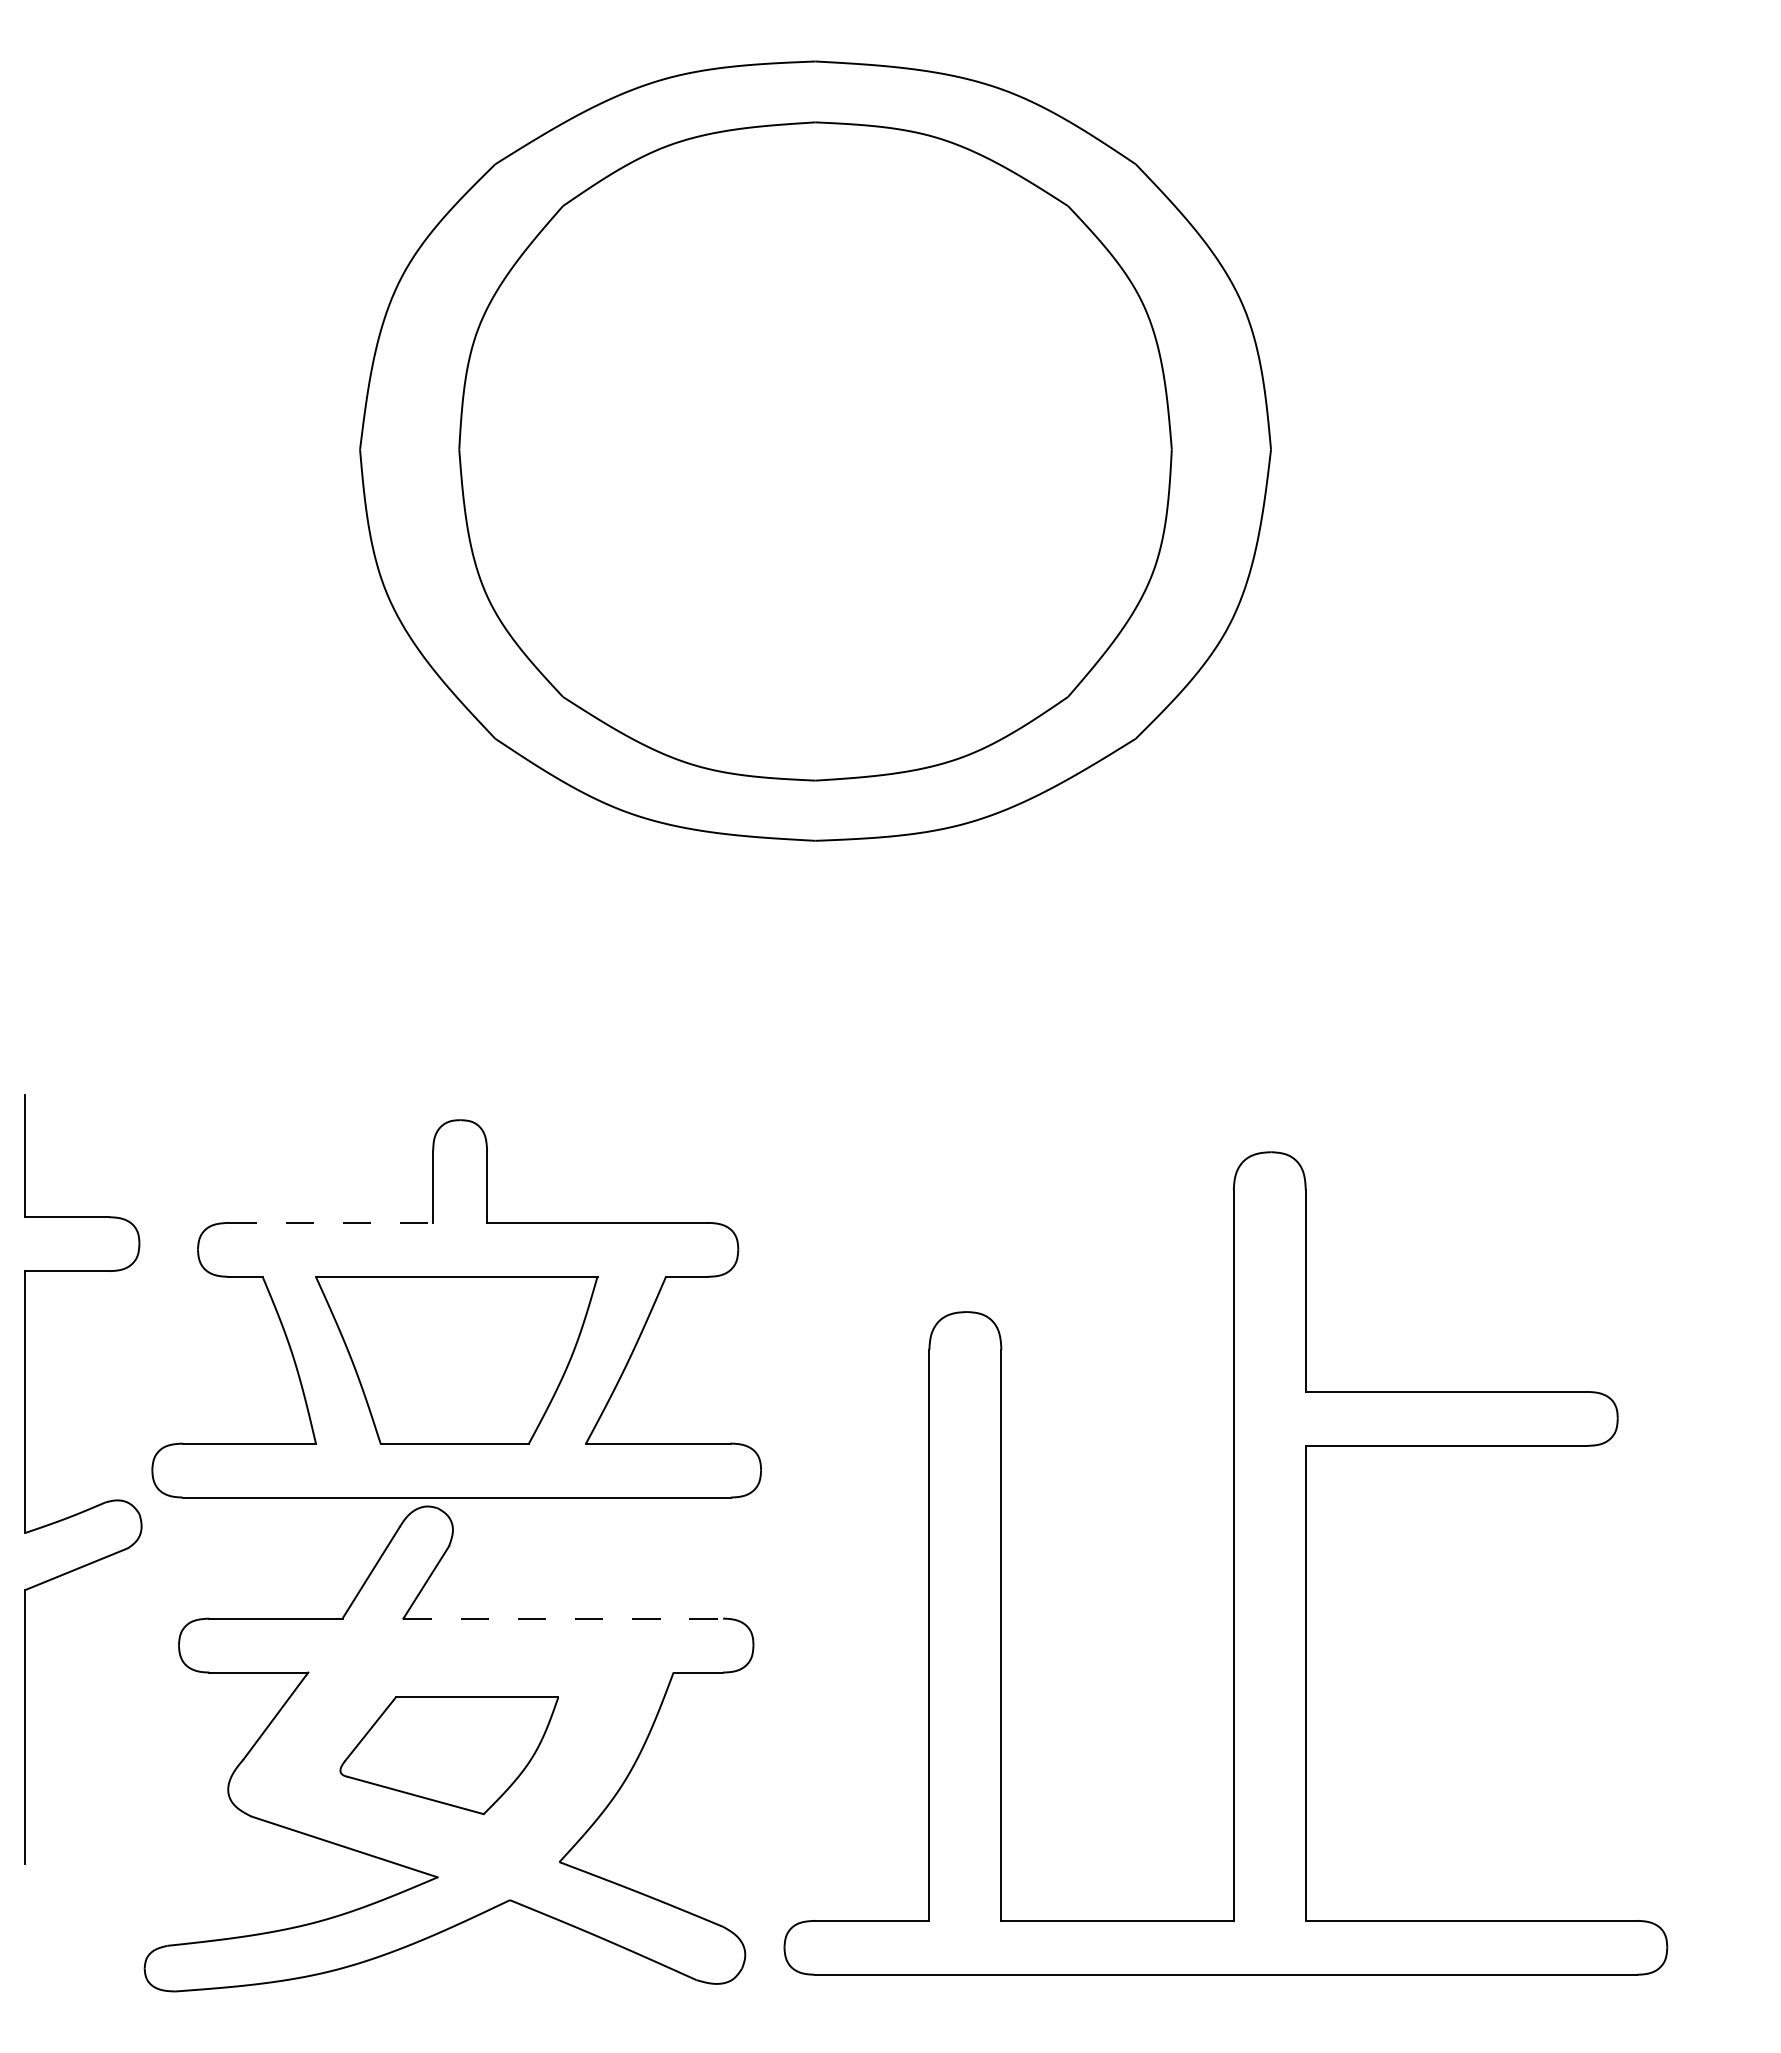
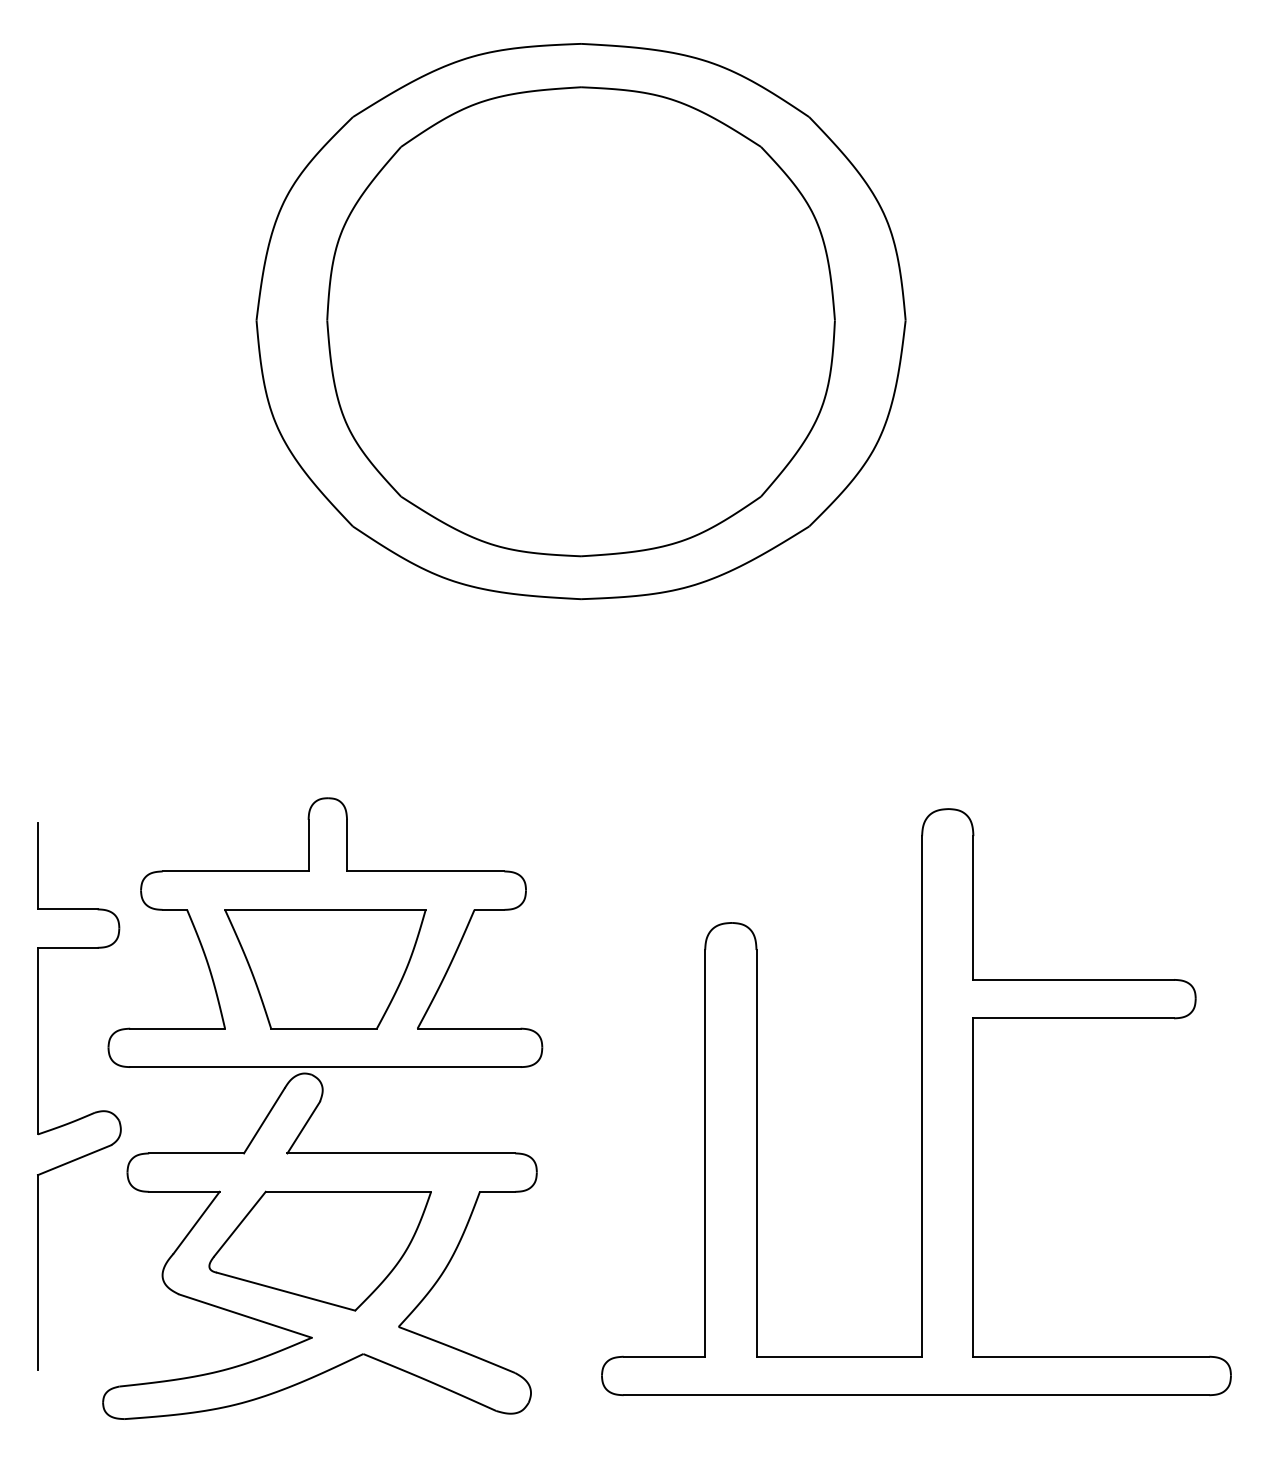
line: (330, 1222) -> (235, 871), dashed -> solid
part: (94, 1505) -> (87, 1114), moved
part: (1225, 1564) -> (916, 1102), moved
line: (563, 1618) -> (401, 1153), dashed -> solid
part: (448, 1754) -> (319, 1250), size x1.43

